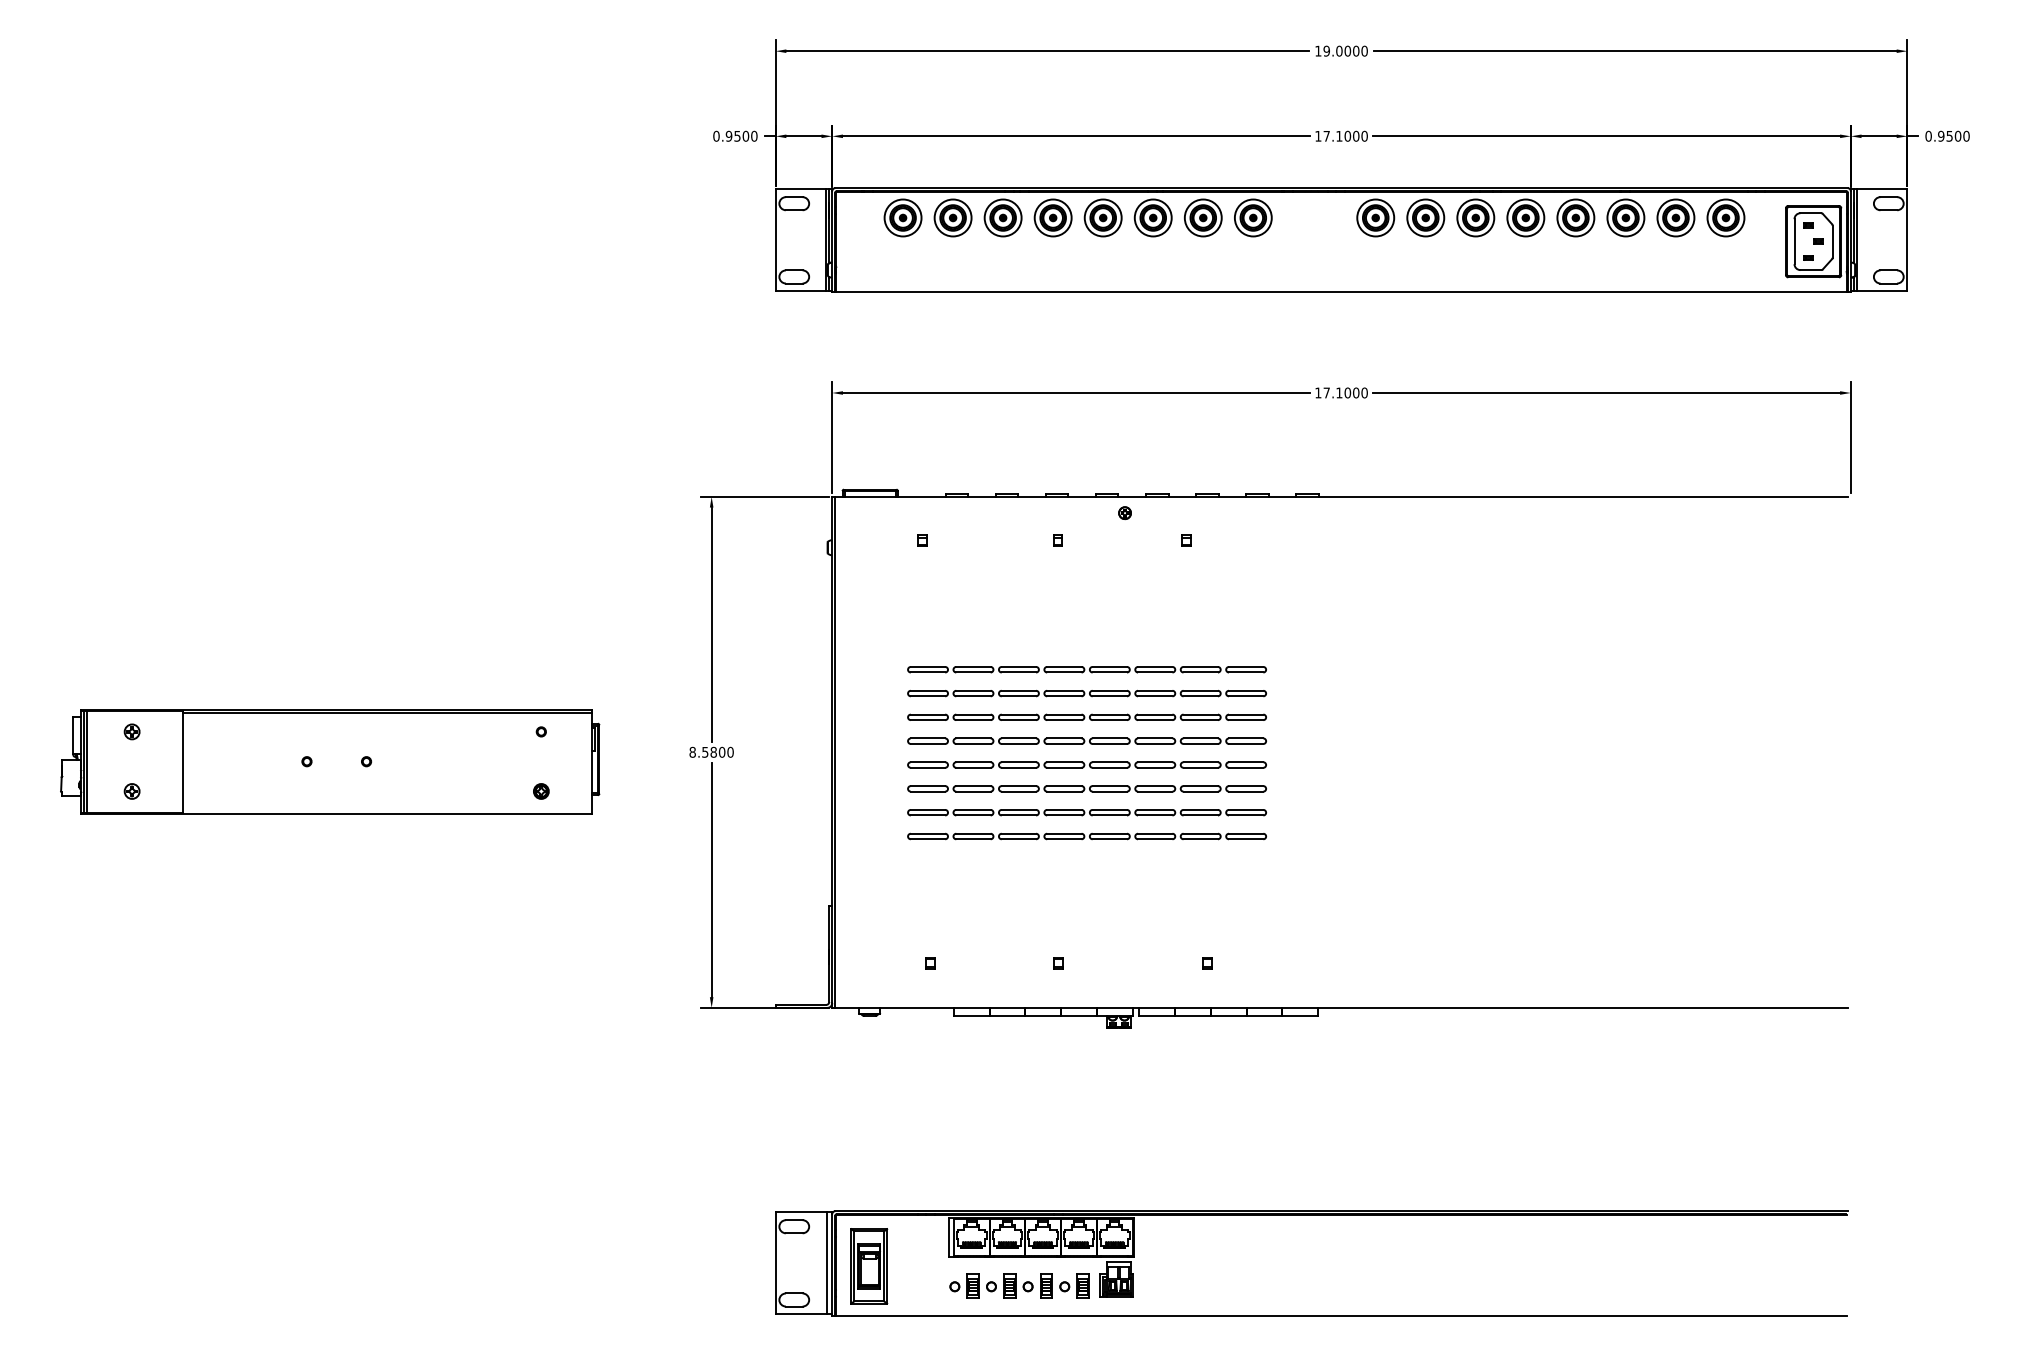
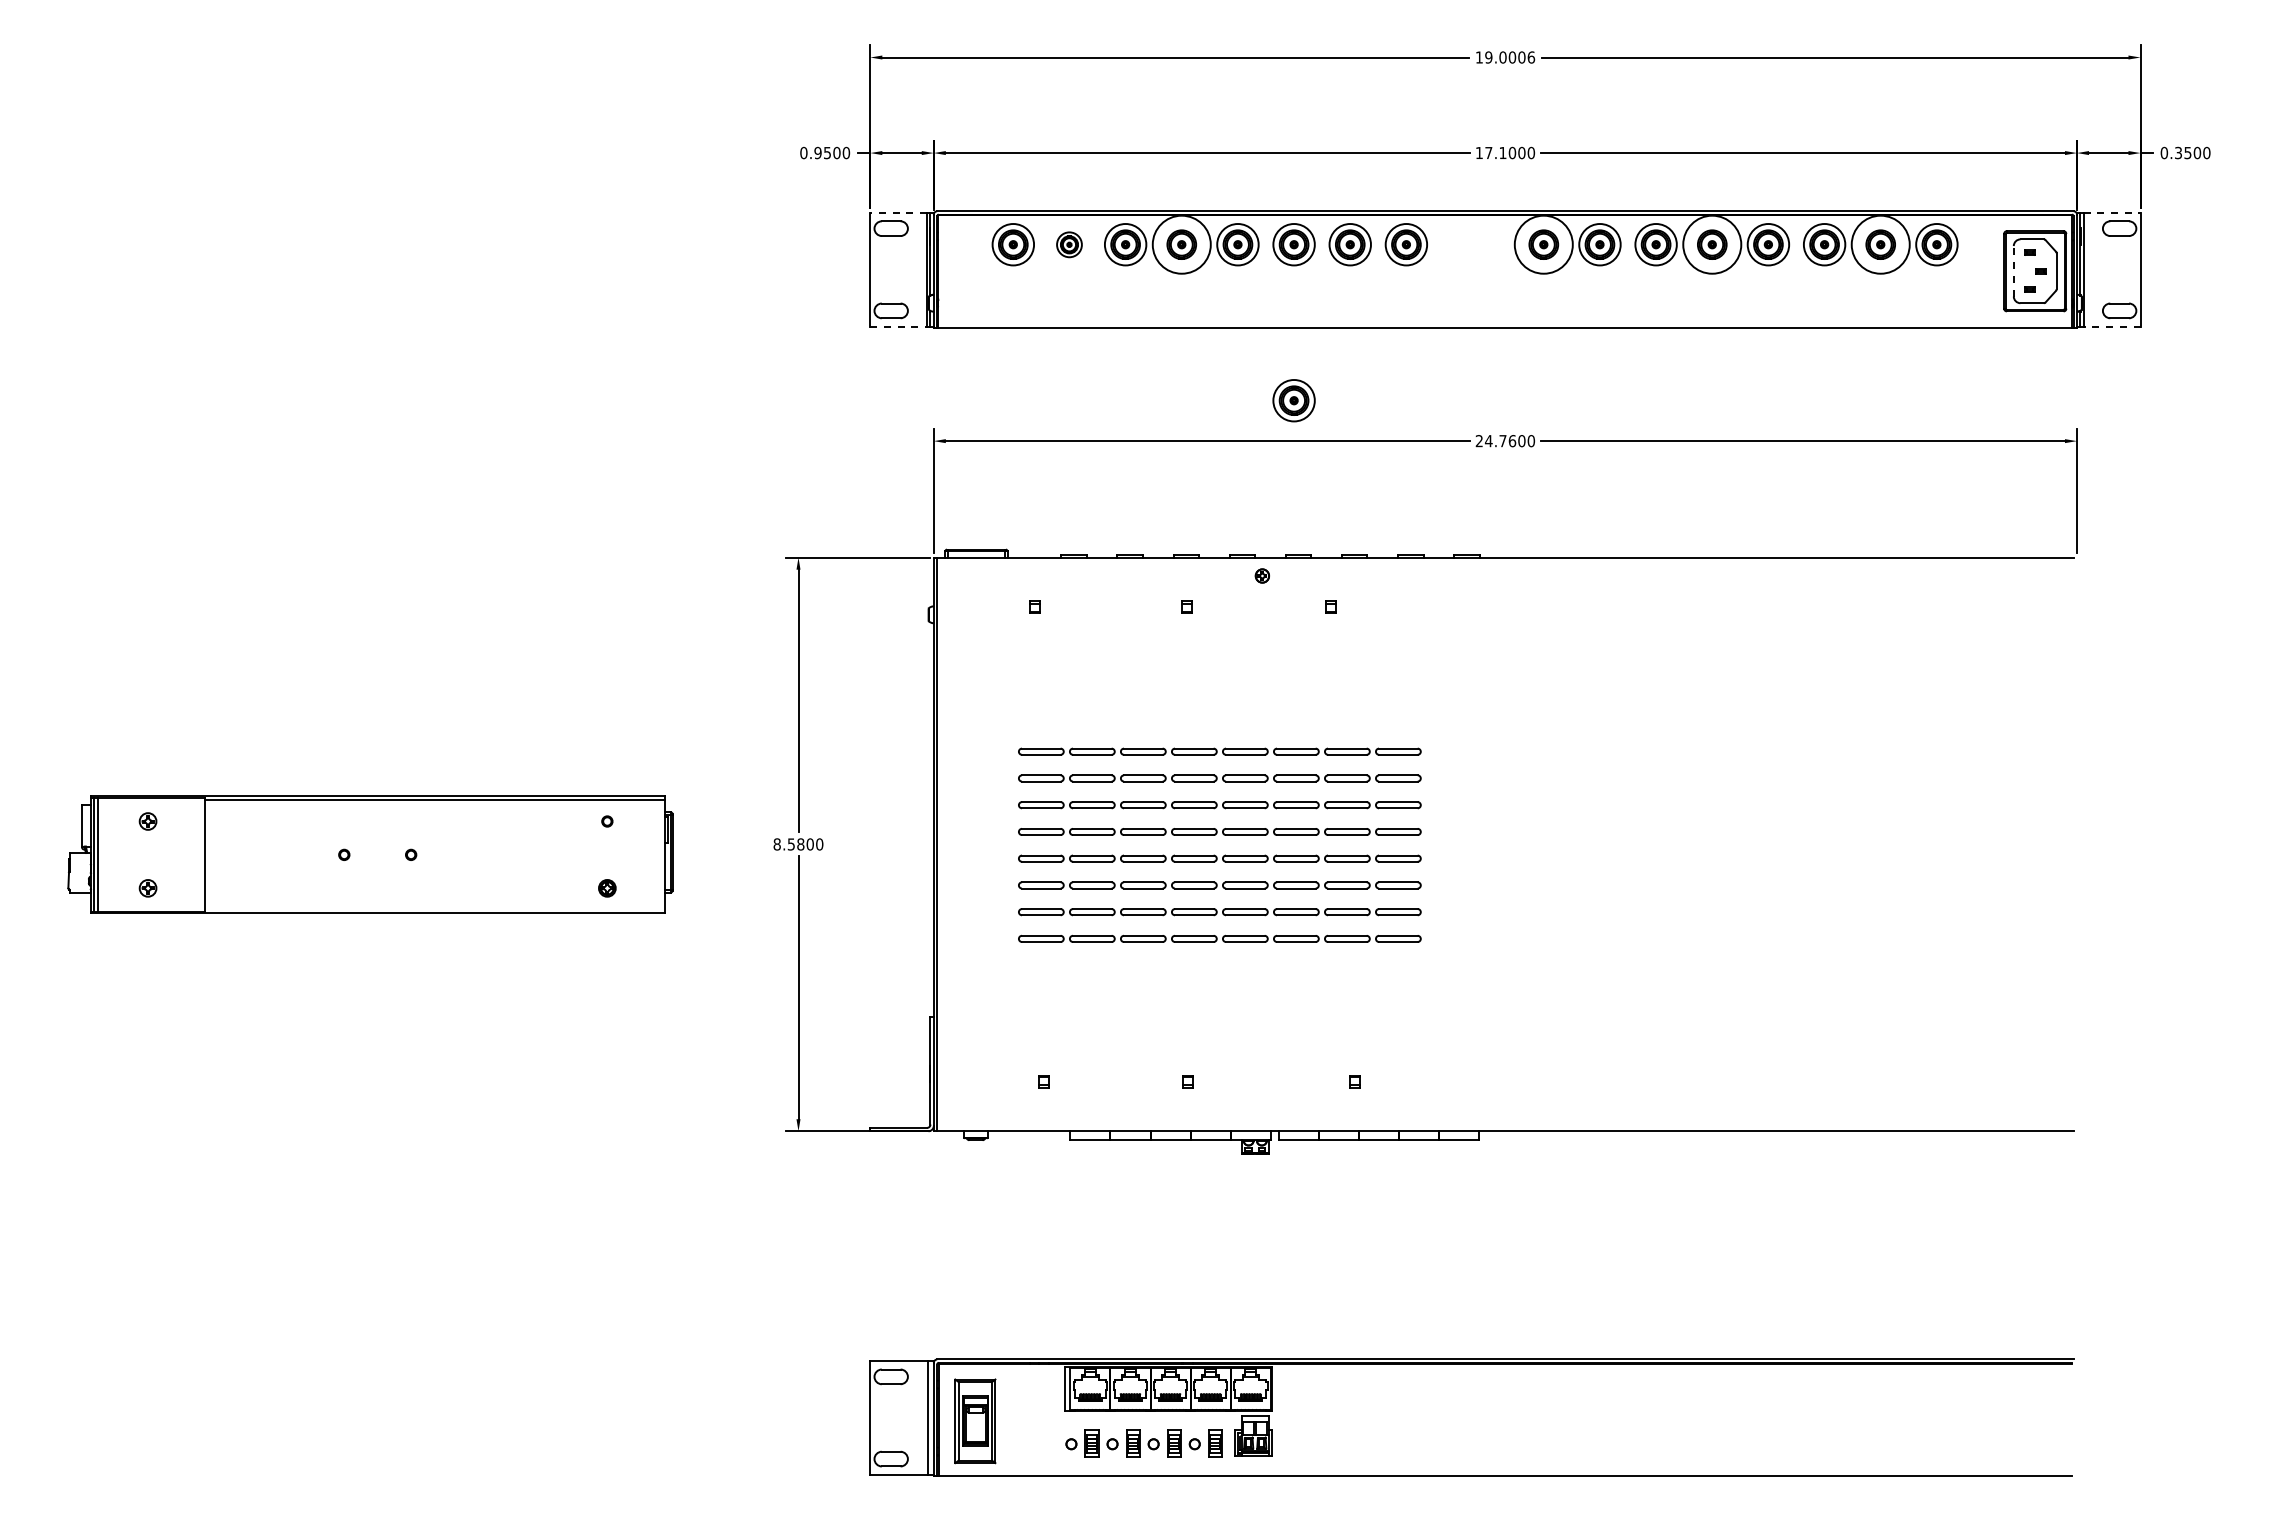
text: (1364, 51) -> (1531, 57), 19.0000 -> 19.0006
text: (1941, 135) -> (2178, 152), 0.9500 -> 0.3500
line: (800, 189) -> (898, 212), solid -> dashed
line: (1882, 189) -> (2112, 212), solid -> dashed
part: (953, 217) -> (1069, 244), size x0.6
circle: (1052, 217) -> (1181, 244), size x1.4
circle: (1375, 217) -> (1543, 244), size x1.4
circle: (1526, 217) -> (1712, 244), size x1.4
circle: (1675, 217) -> (1880, 244), size x1.4
line: (1794, 240) -> (2013, 270), solid -> dashed
line: (801, 290) -> (899, 326), solid -> dashed
line: (1881, 290) -> (2111, 326), solid -> dashed
part: (1152, 356) -> (1293, 400), added
text: (1332, 393) -> (1495, 441), 17.1000 -> 24.7600

